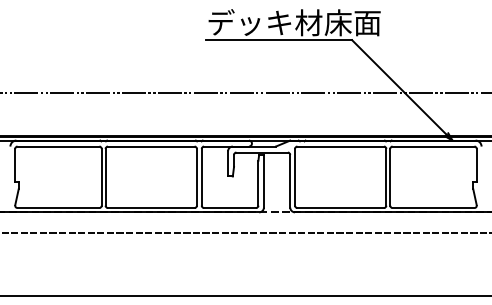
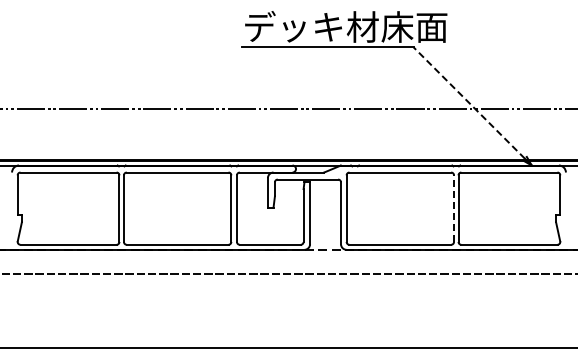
line: (399, 87) -> (469, 103), solid -> dashed
line: (386, 177) -> (454, 208), solid -> dashed

